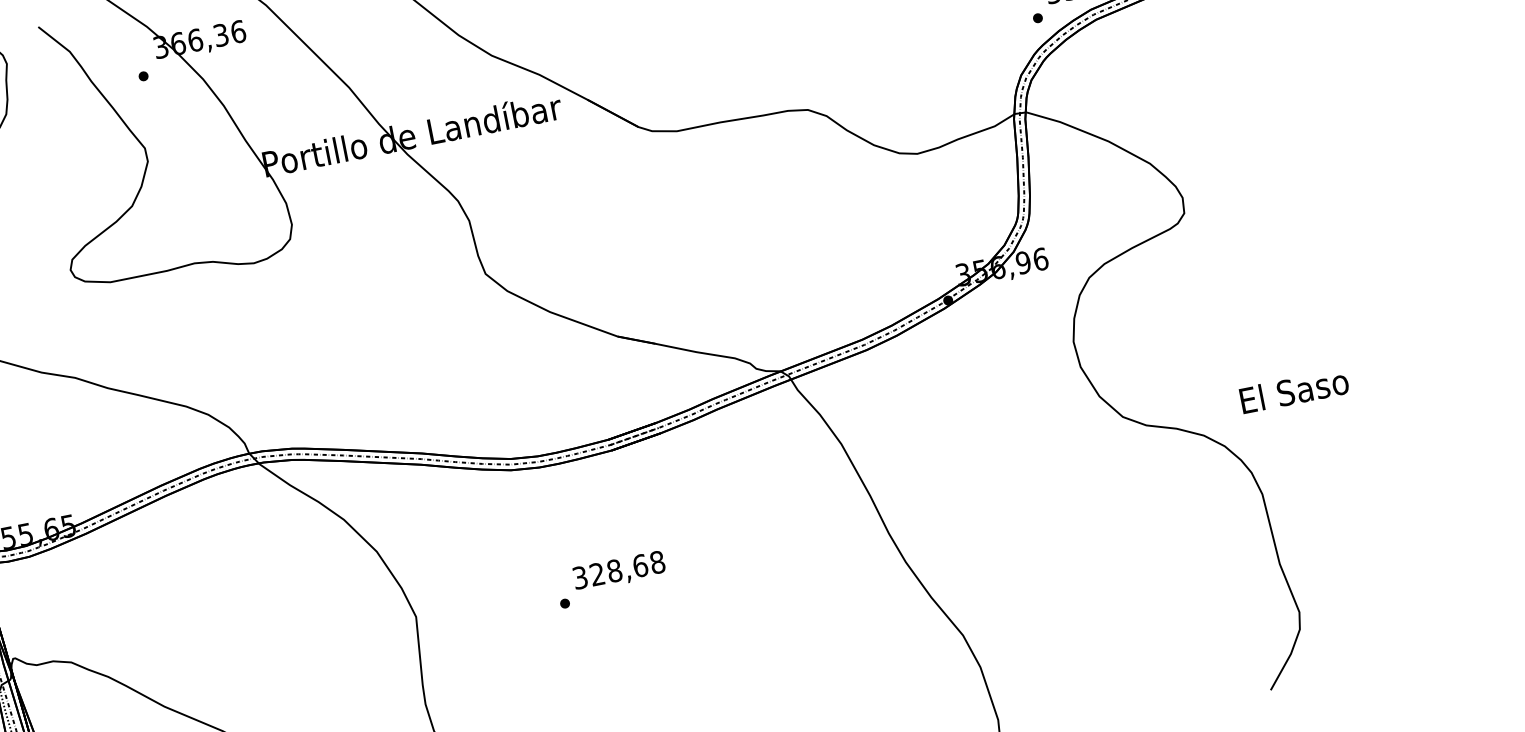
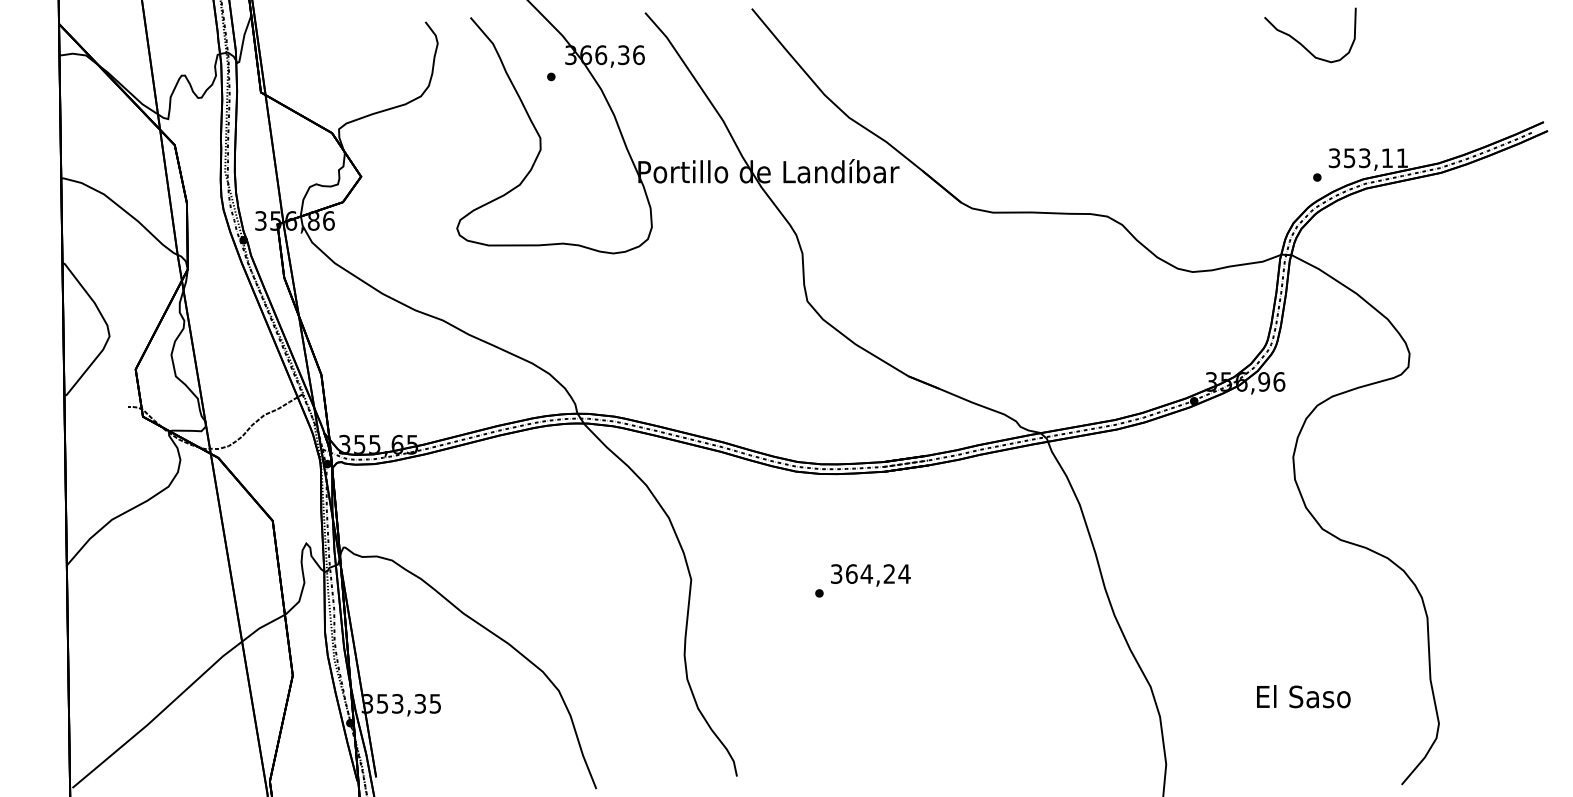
text: (1294, 390) -> (1303, 696), moved
text: (627, 567) -> (878, 573), 328,68 -> 364,24

